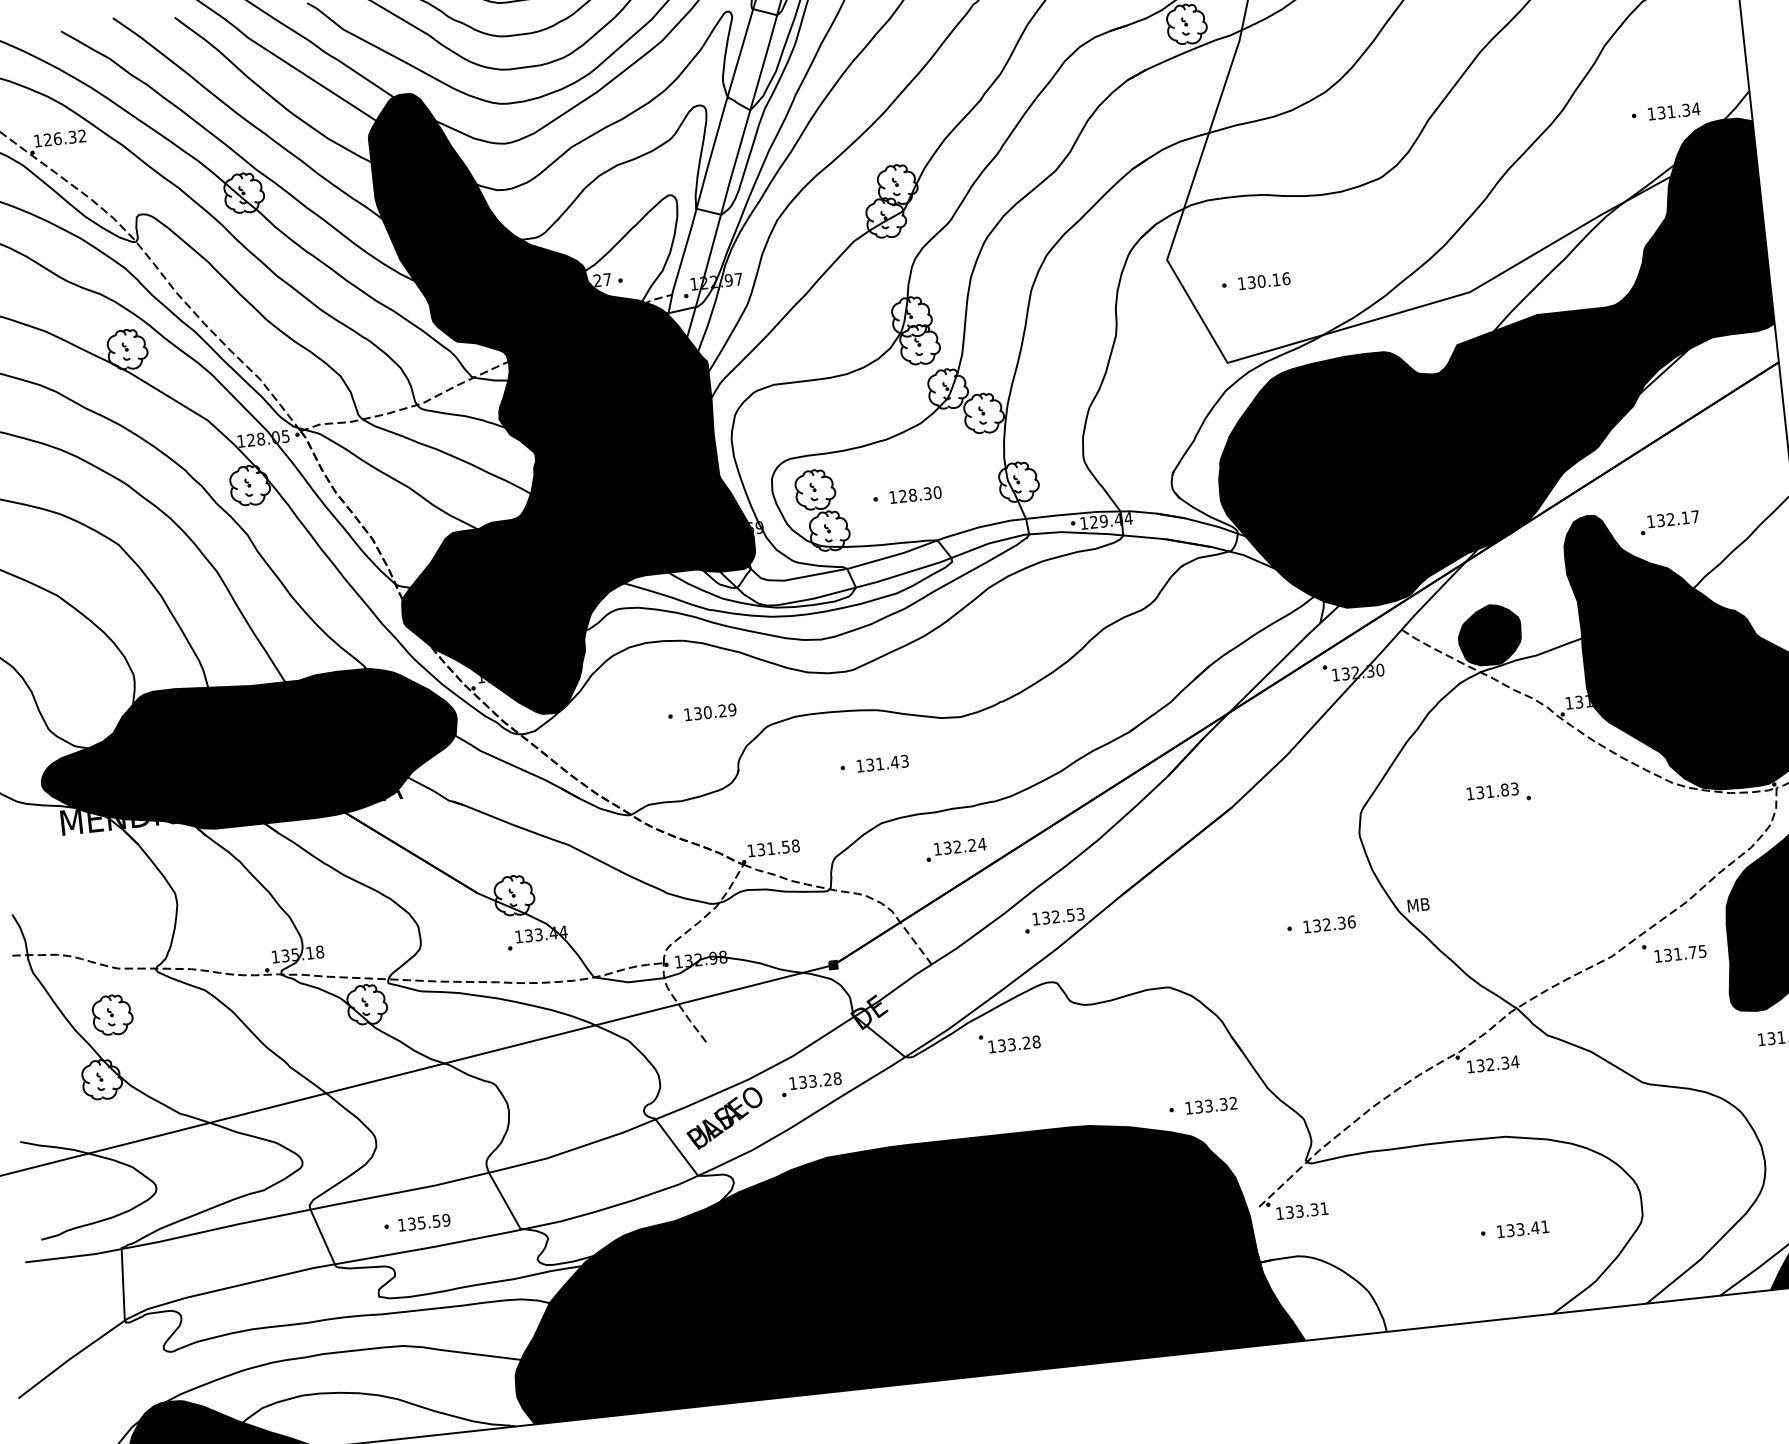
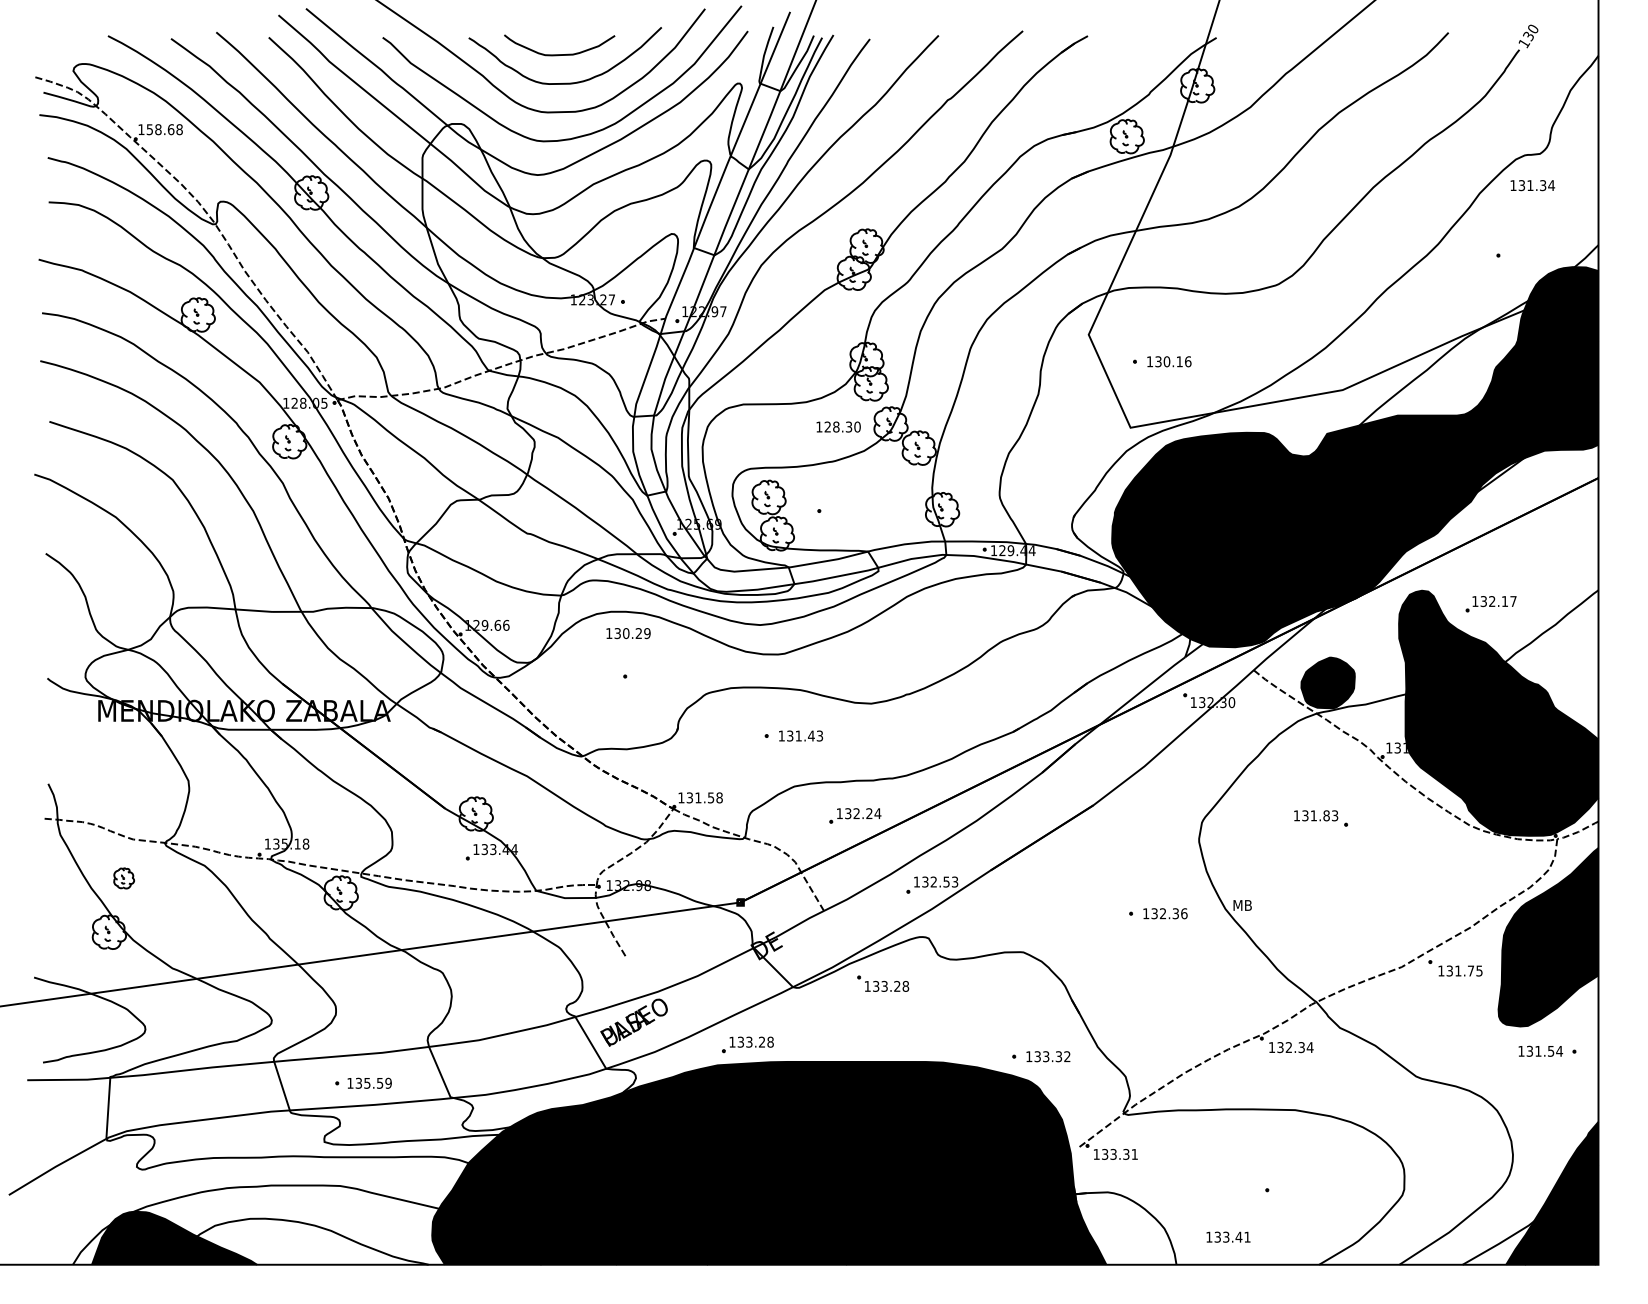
text: (1673, 111) -> (1532, 185), moved
text: (64, 137) -> (164, 129), 126.32 -> 158.68
fill: (558, 394) -> (559, 392), removed
text: (915, 494) -> (838, 426), moved
text: (710, 712) -> (628, 633), moved
fill: (249, 752) -> (264, 668), removed
part: (111, 1015) -> (123, 878), size x0.6
part: (810, 1084) -> (747, 1044), moved
text: (1523, 1228) -> (1228, 1236), moved

